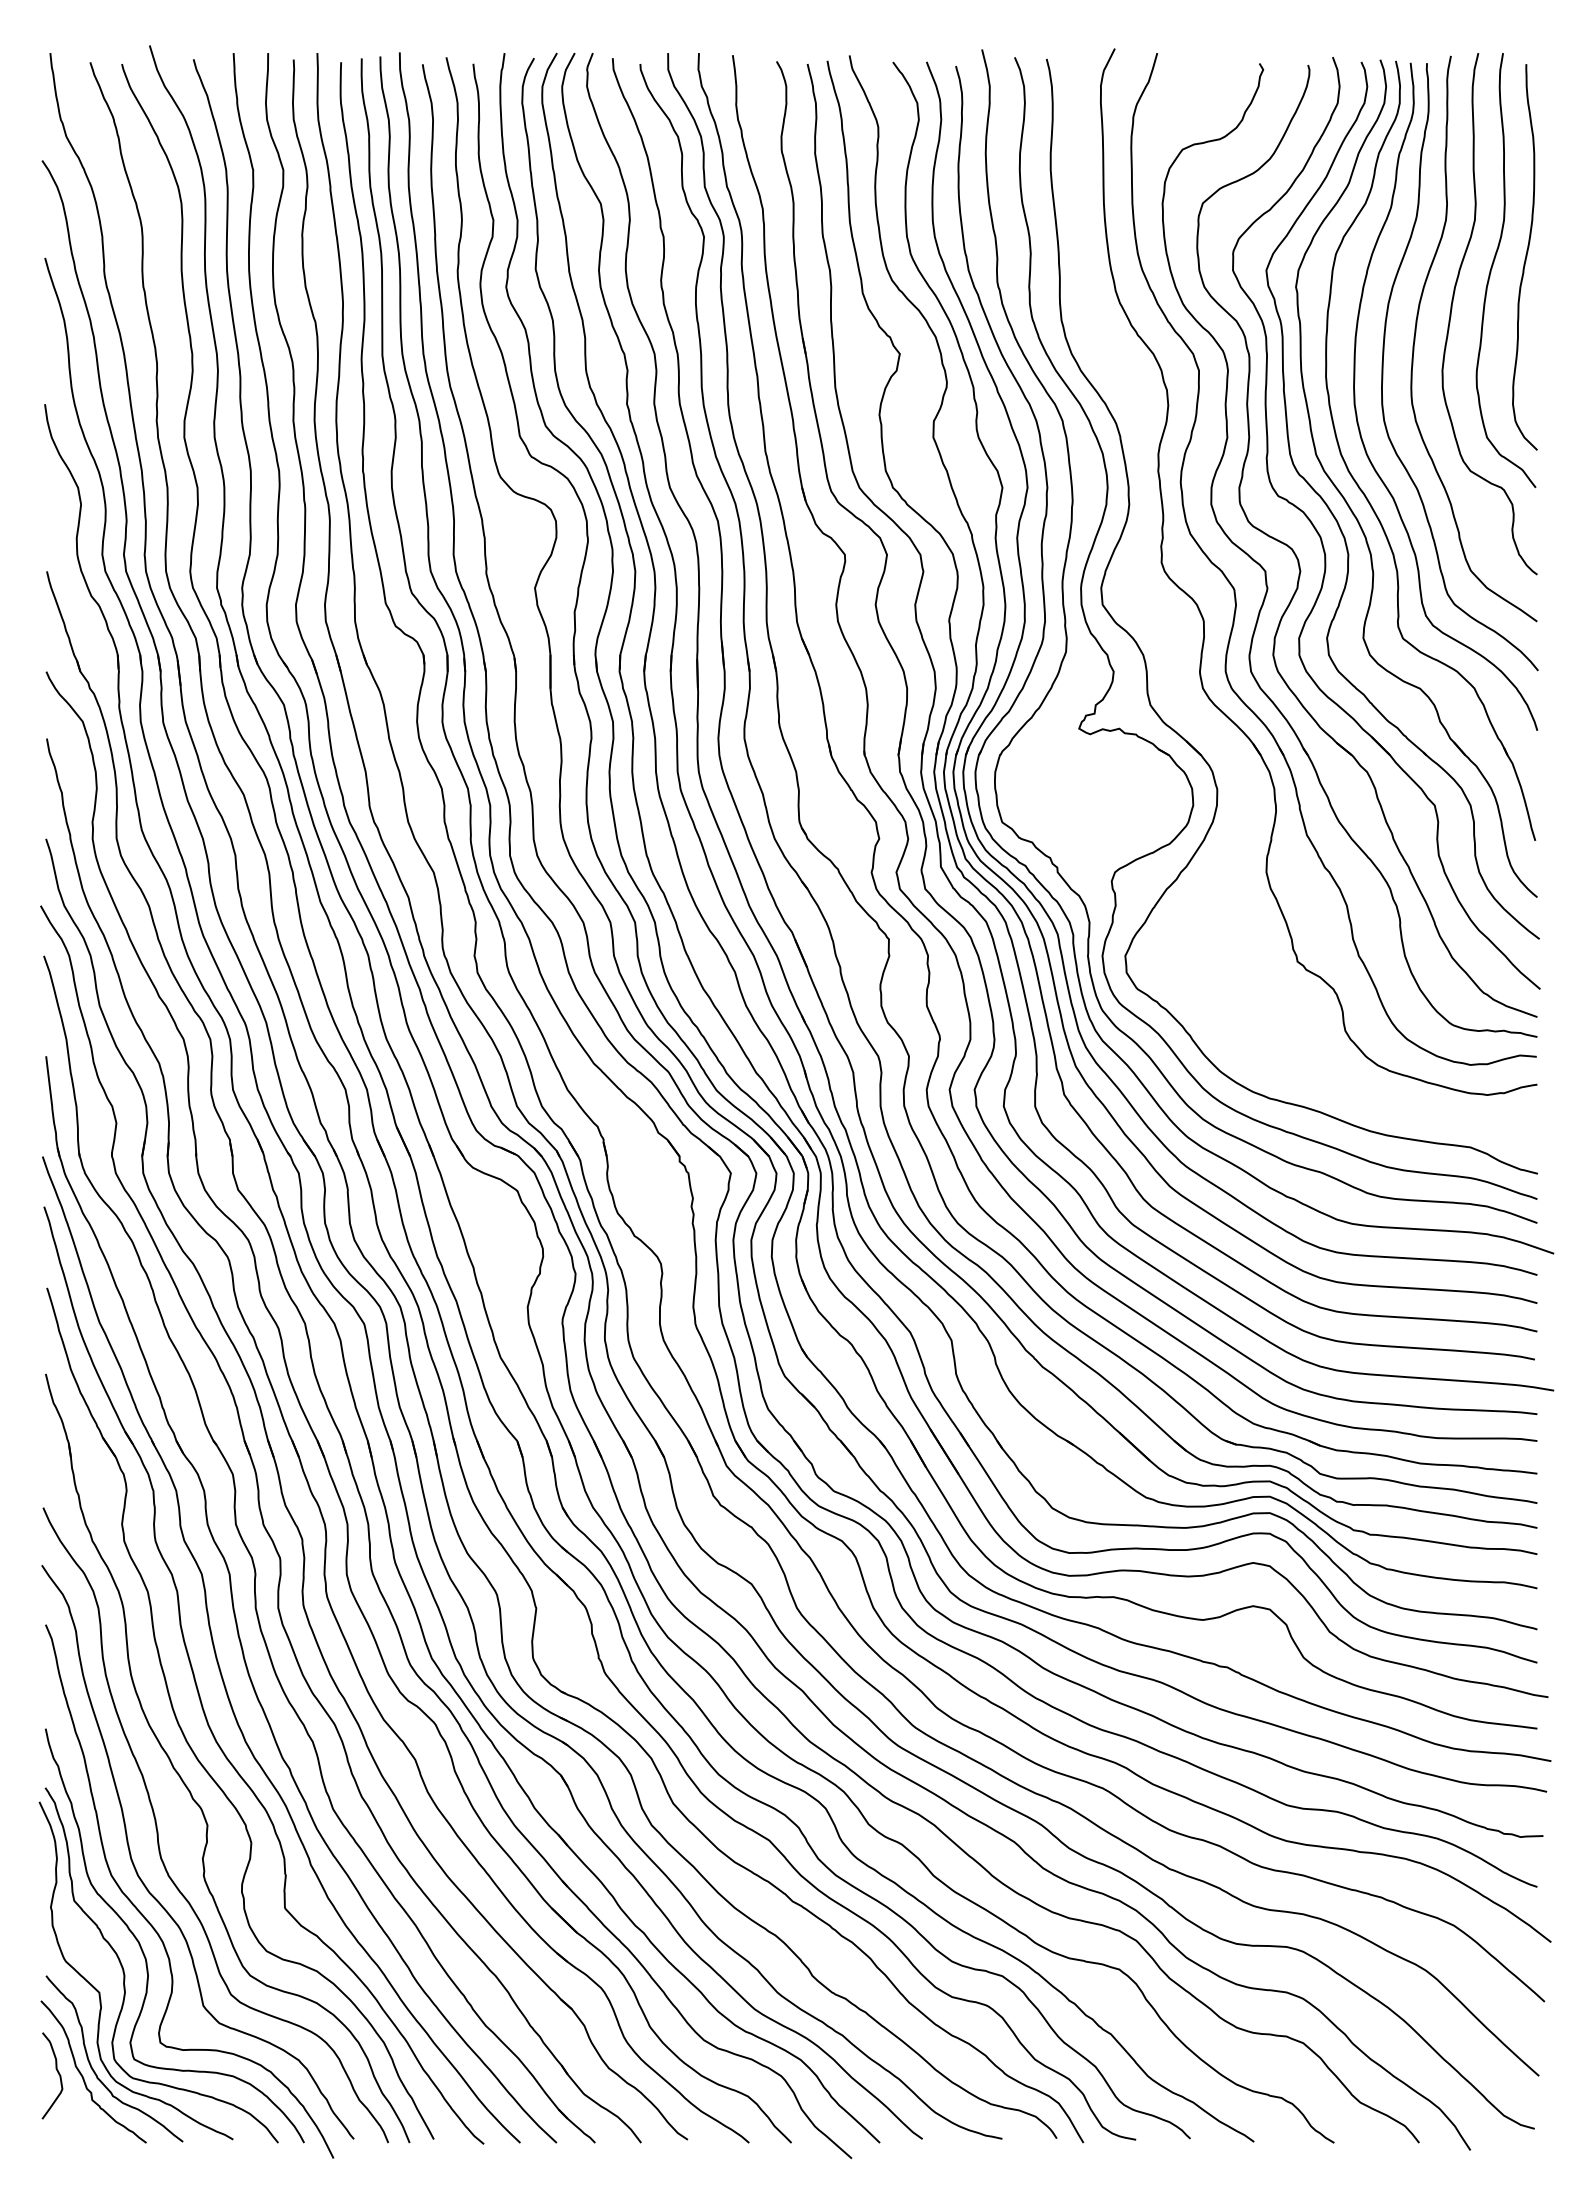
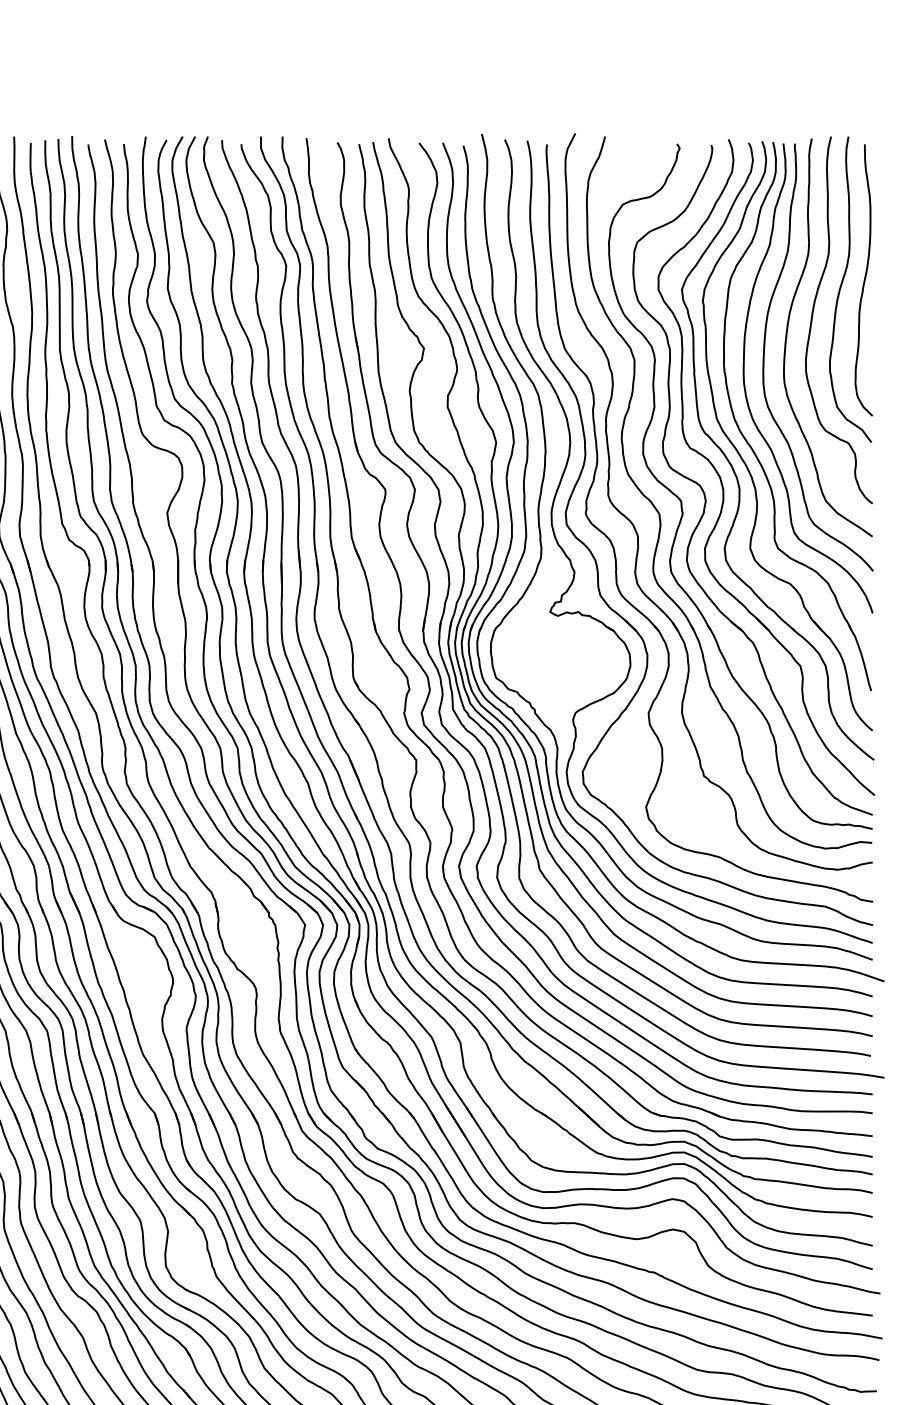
part: (1170, 637) -> (614, 547), added

